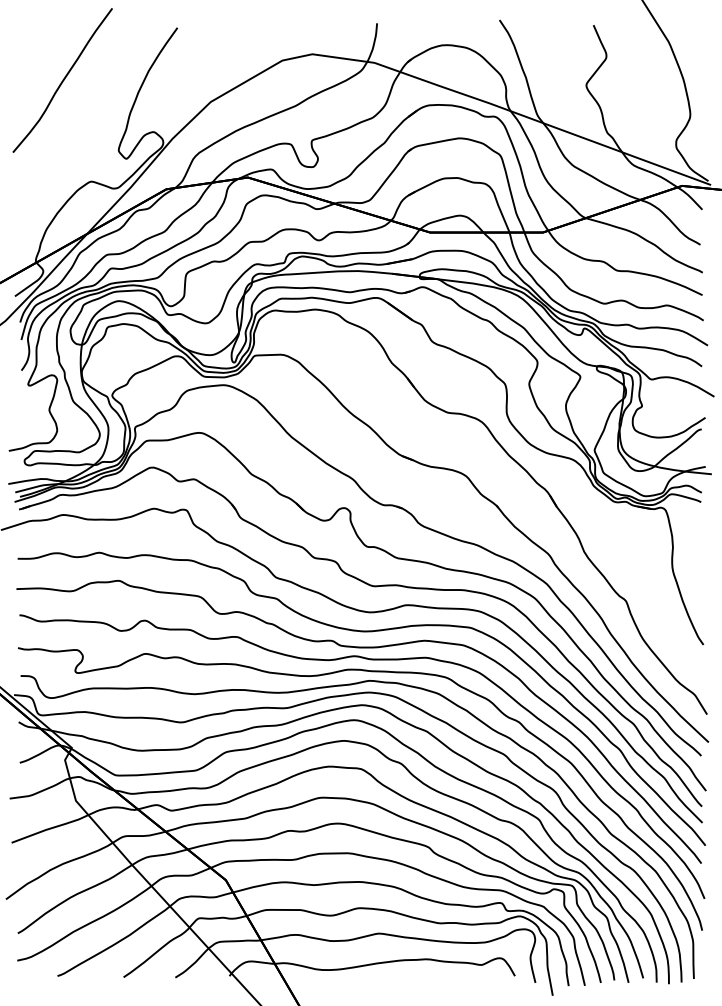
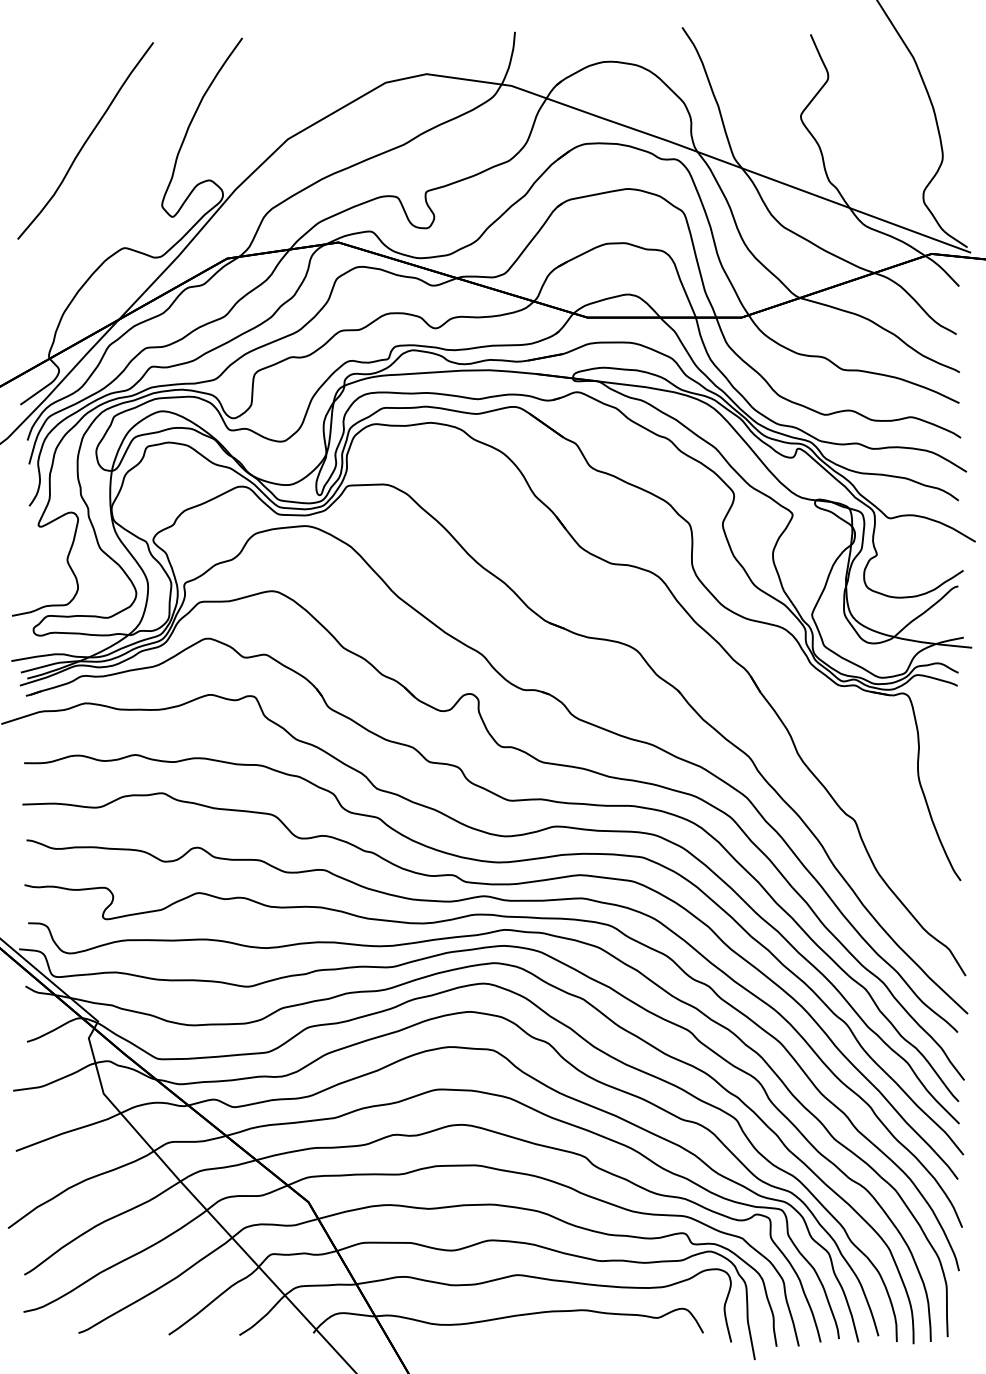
curve: (62, 80) -> (85, 140), moved

